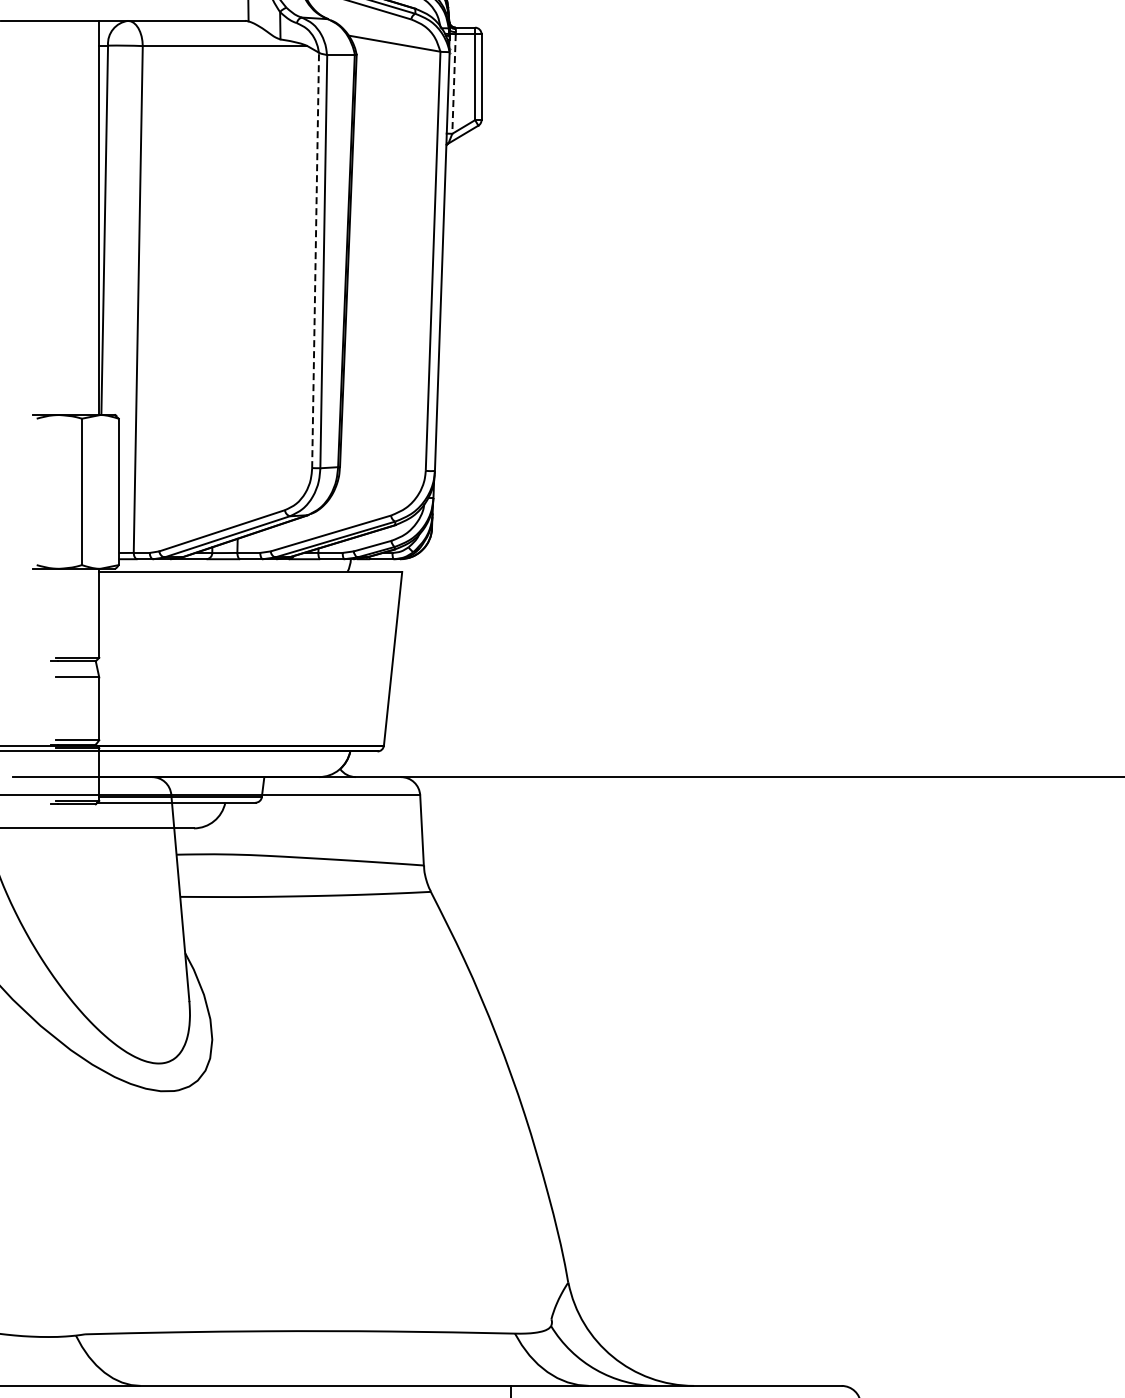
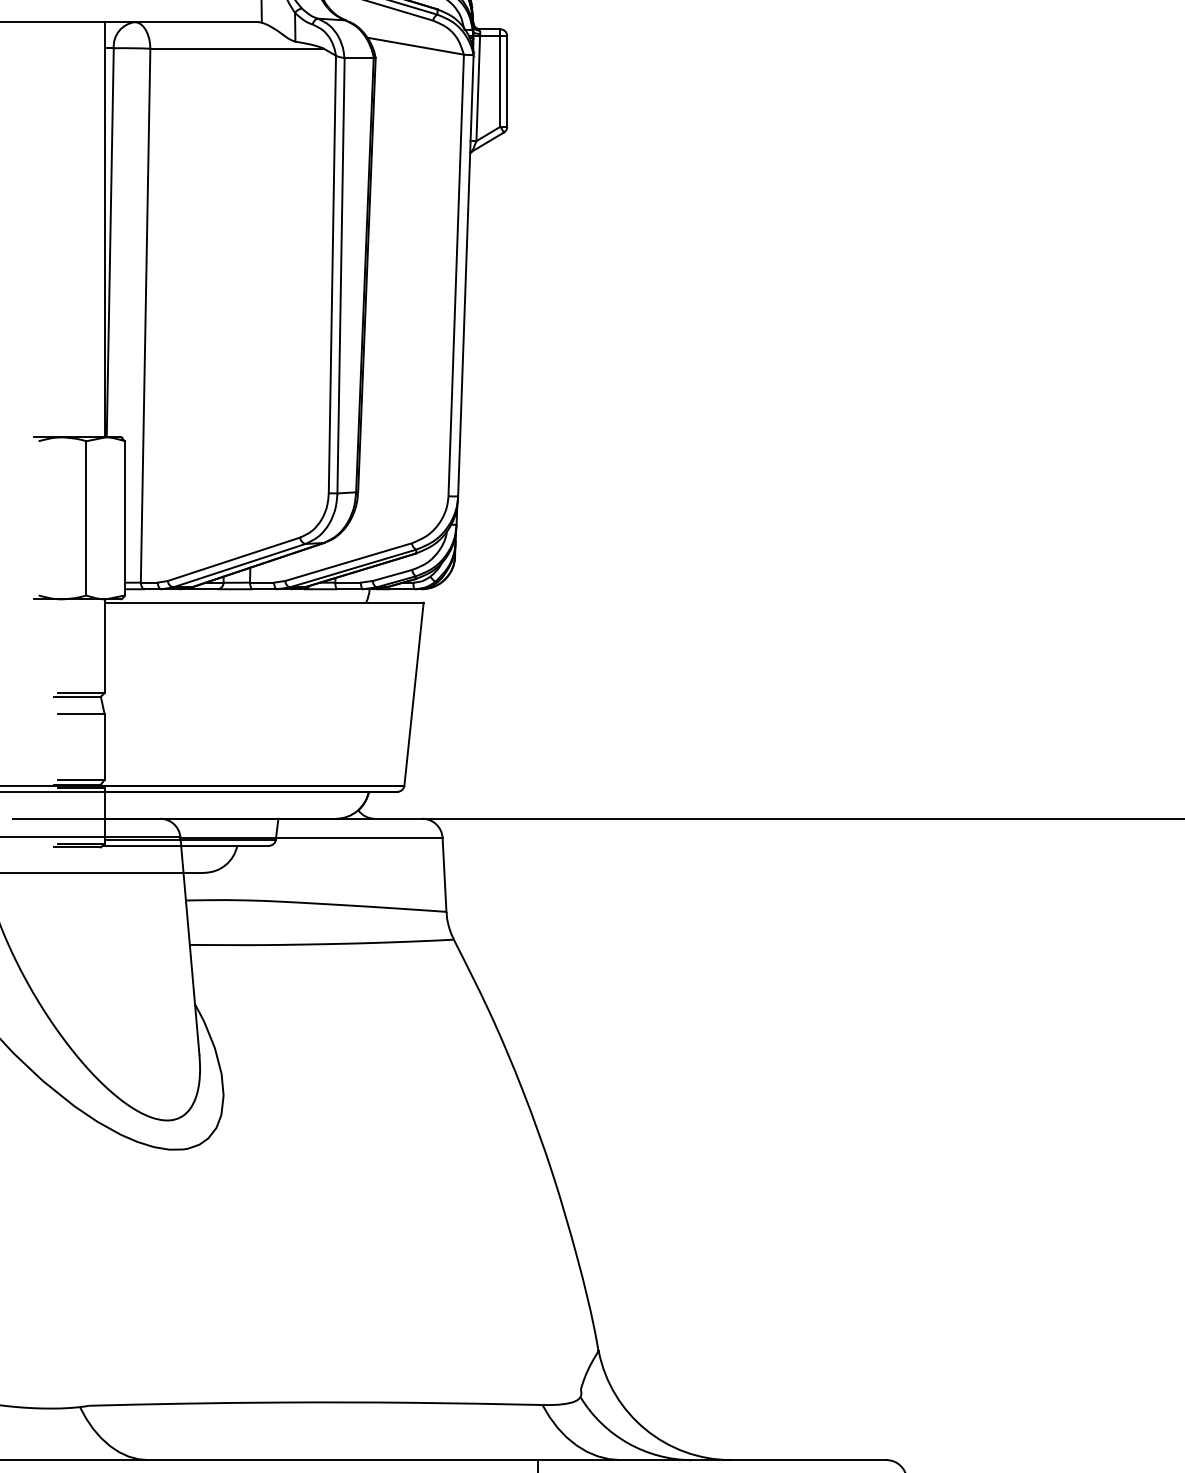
line: (454, 83) -> (478, 88), dashed -> solid
line: (315, 260) -> (332, 274), dashed -> solid

